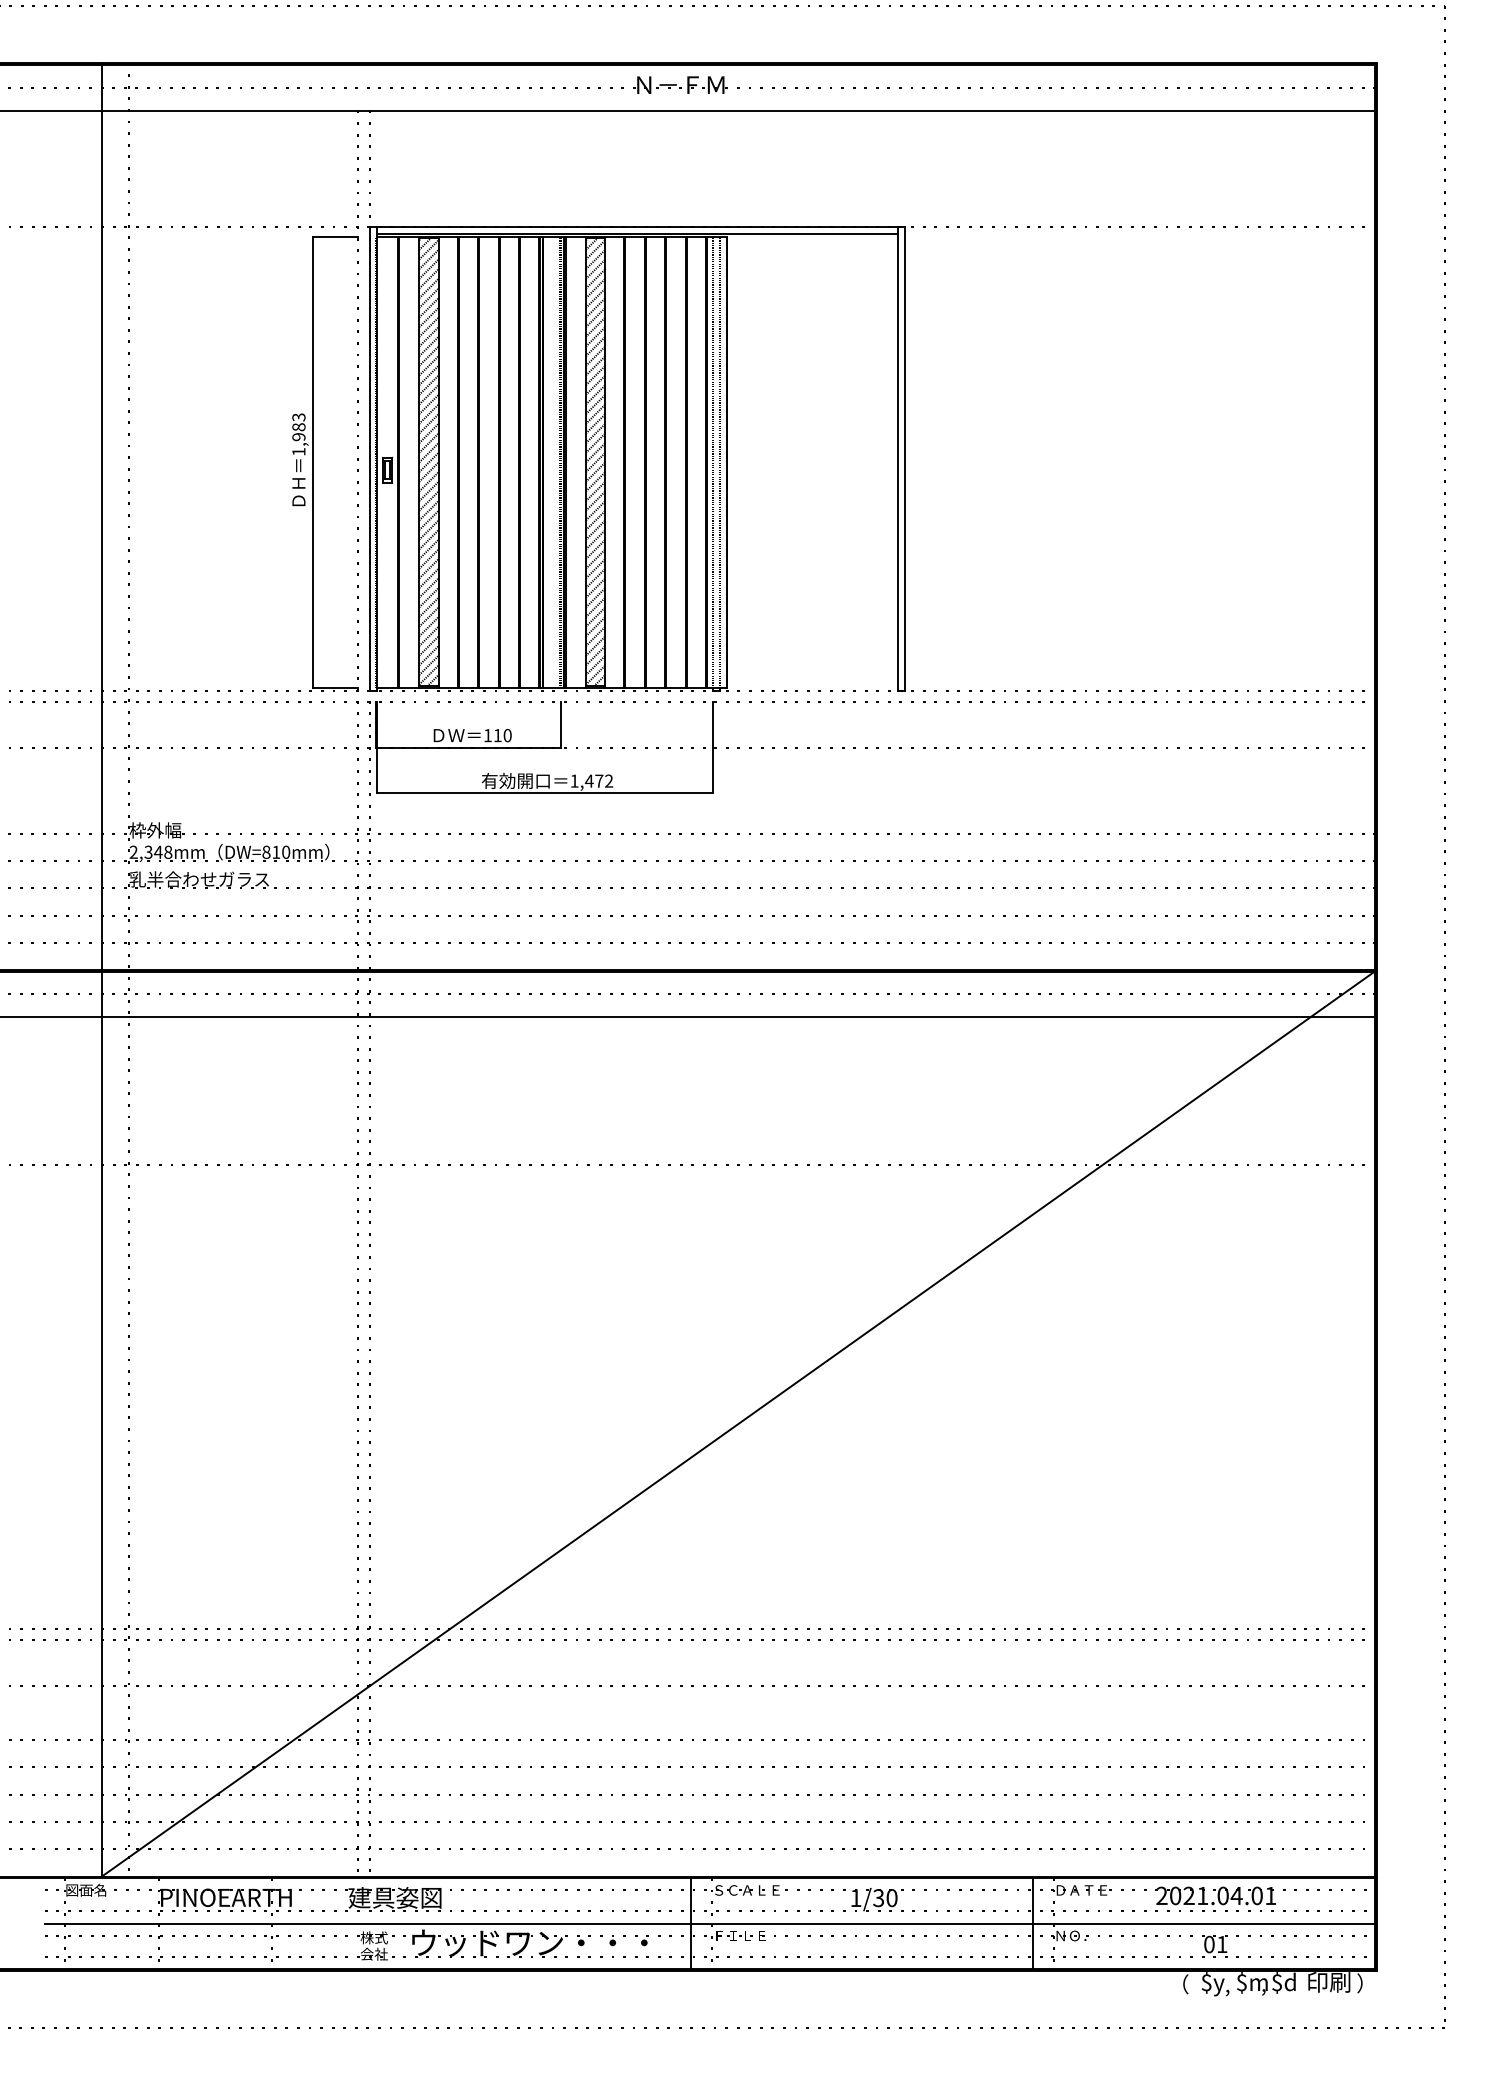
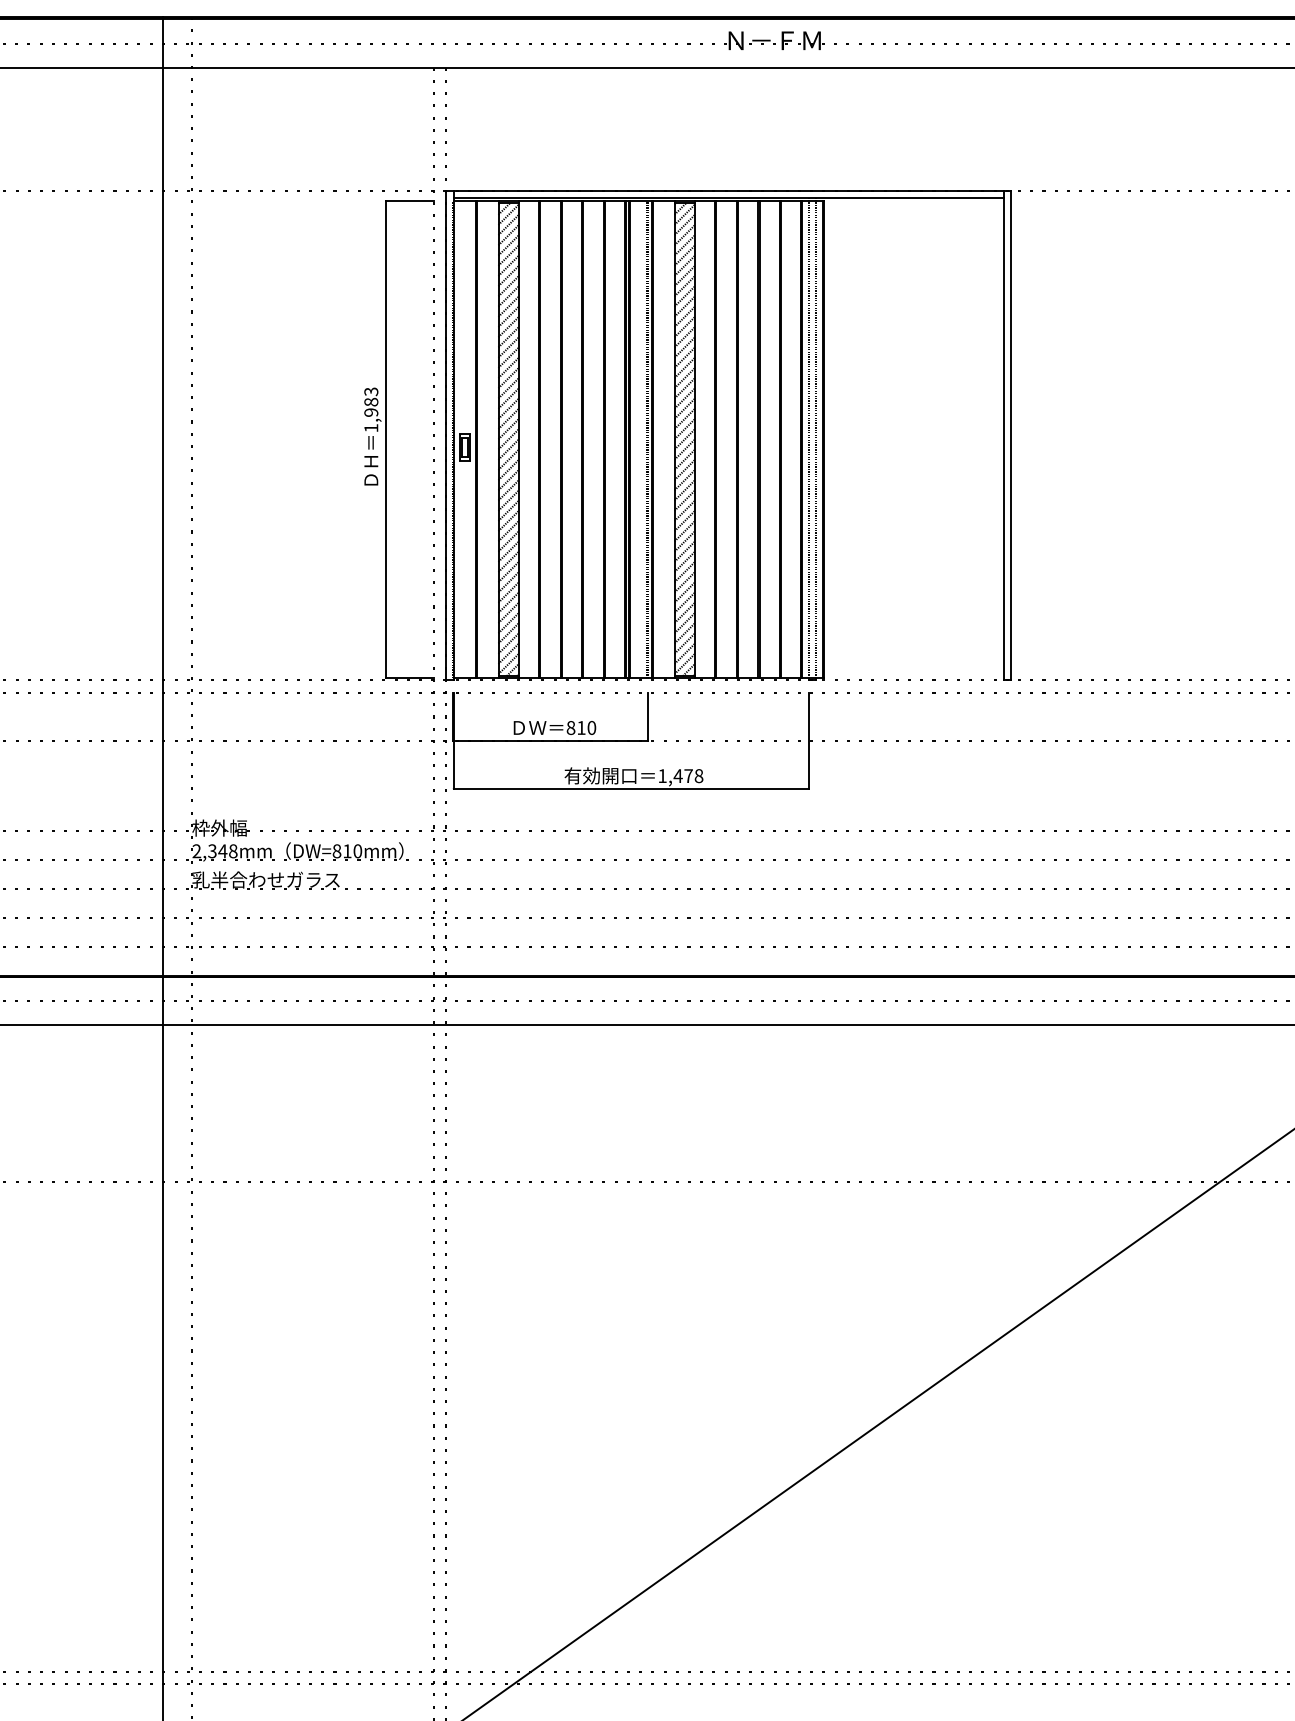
text: (487, 735) -> (570, 727), 110 -> 810
text: (609, 780) -> (699, 775), 1,472 -> 1,478

